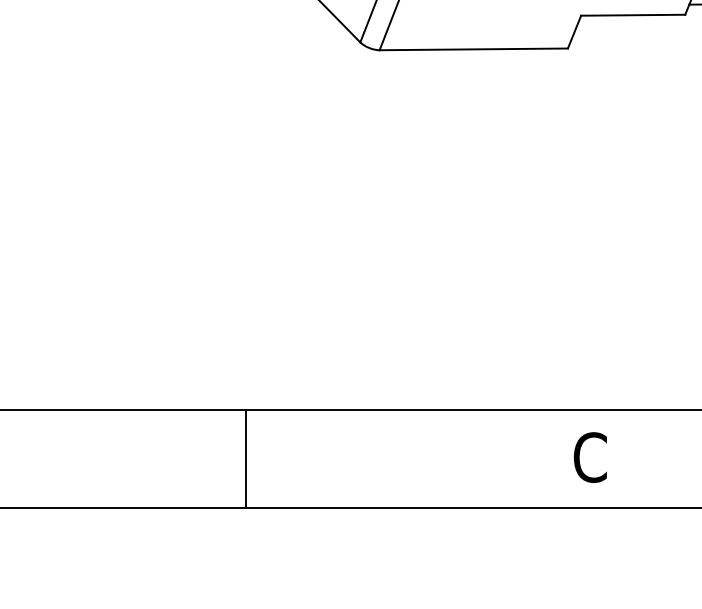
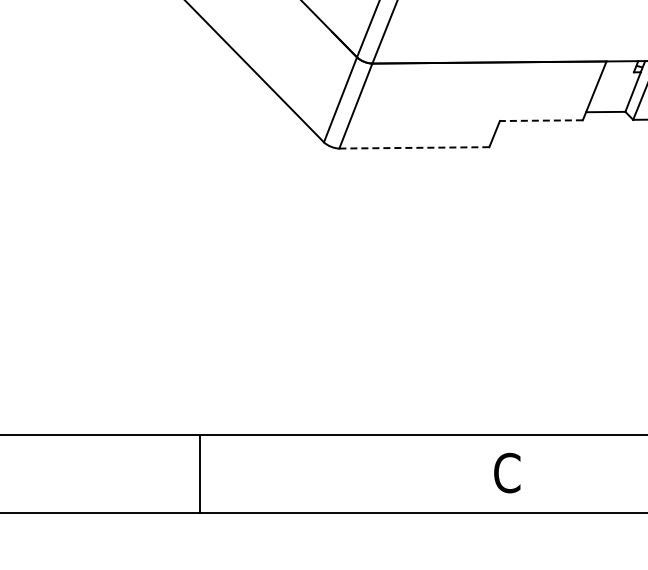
line: (632, 15) -> (540, 120), solid -> dashed
line: (473, 48) -> (414, 147), solid -> dashed
line: (246, 458) -> (200, 473), moved

